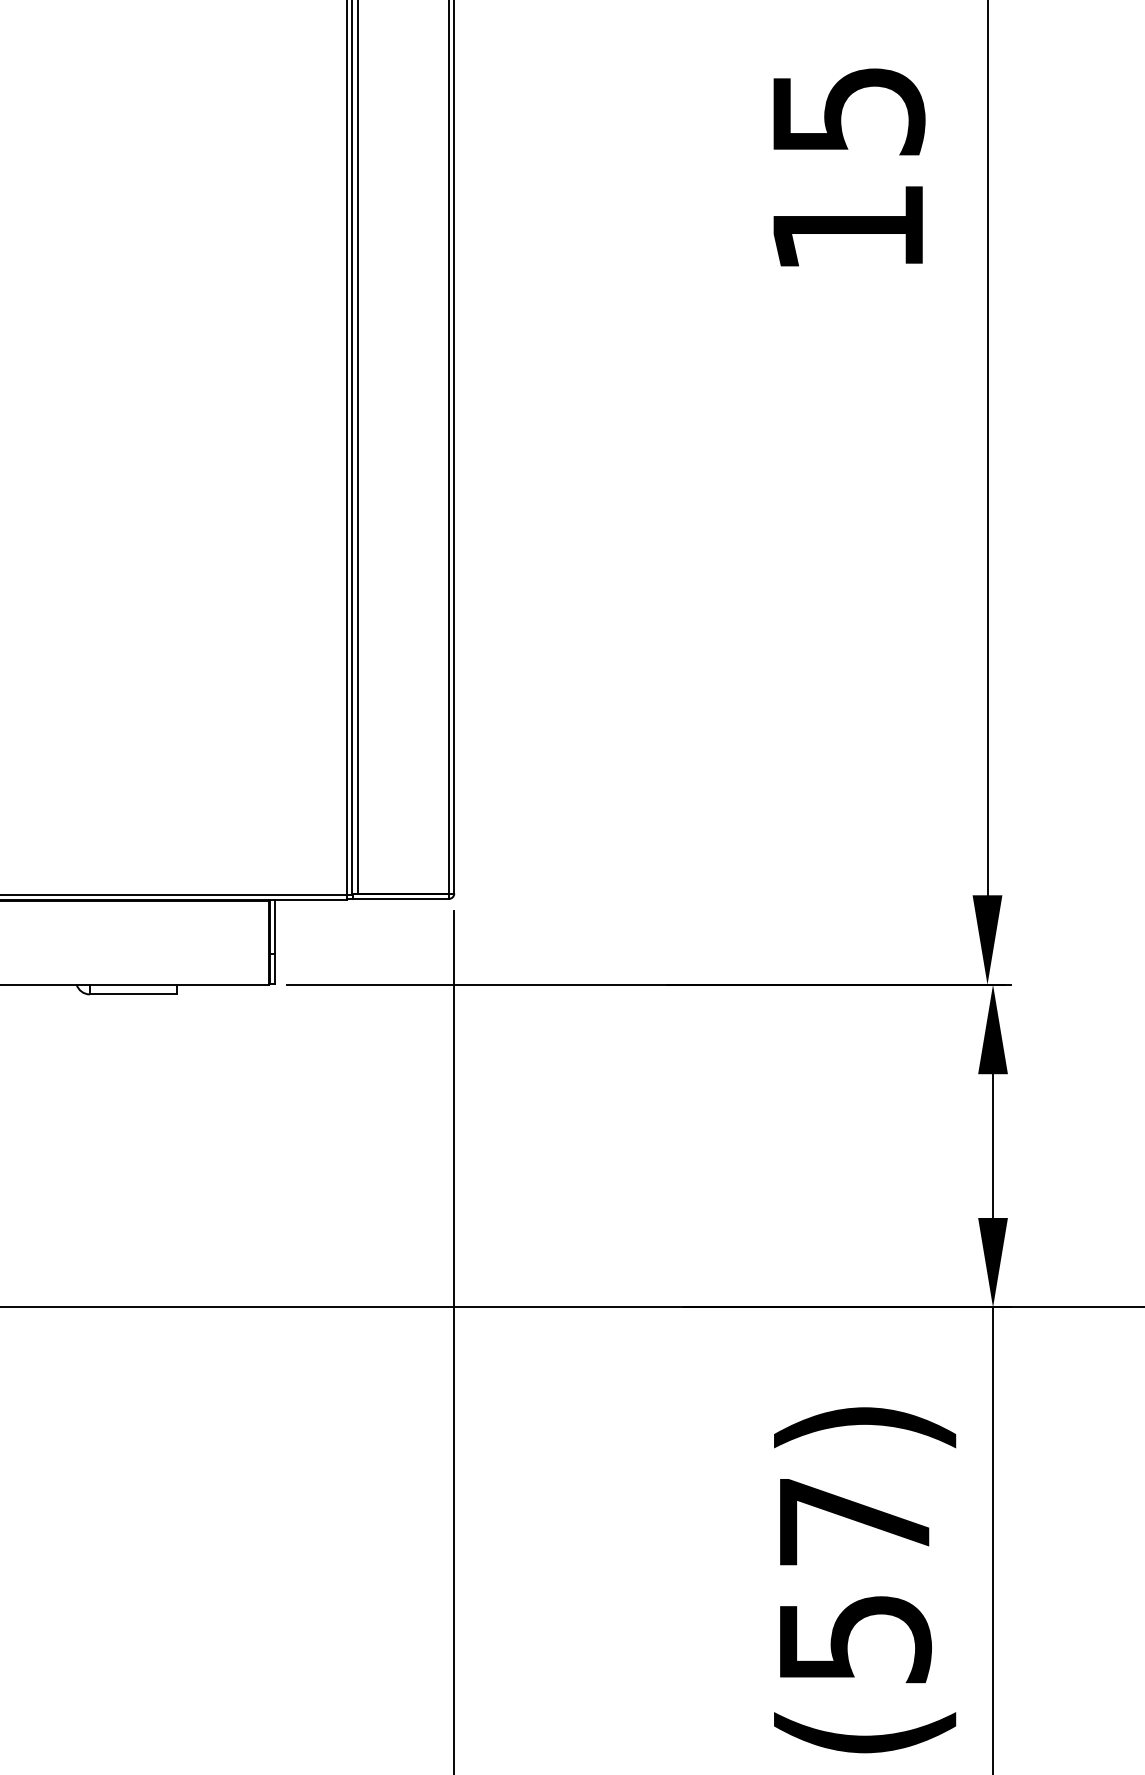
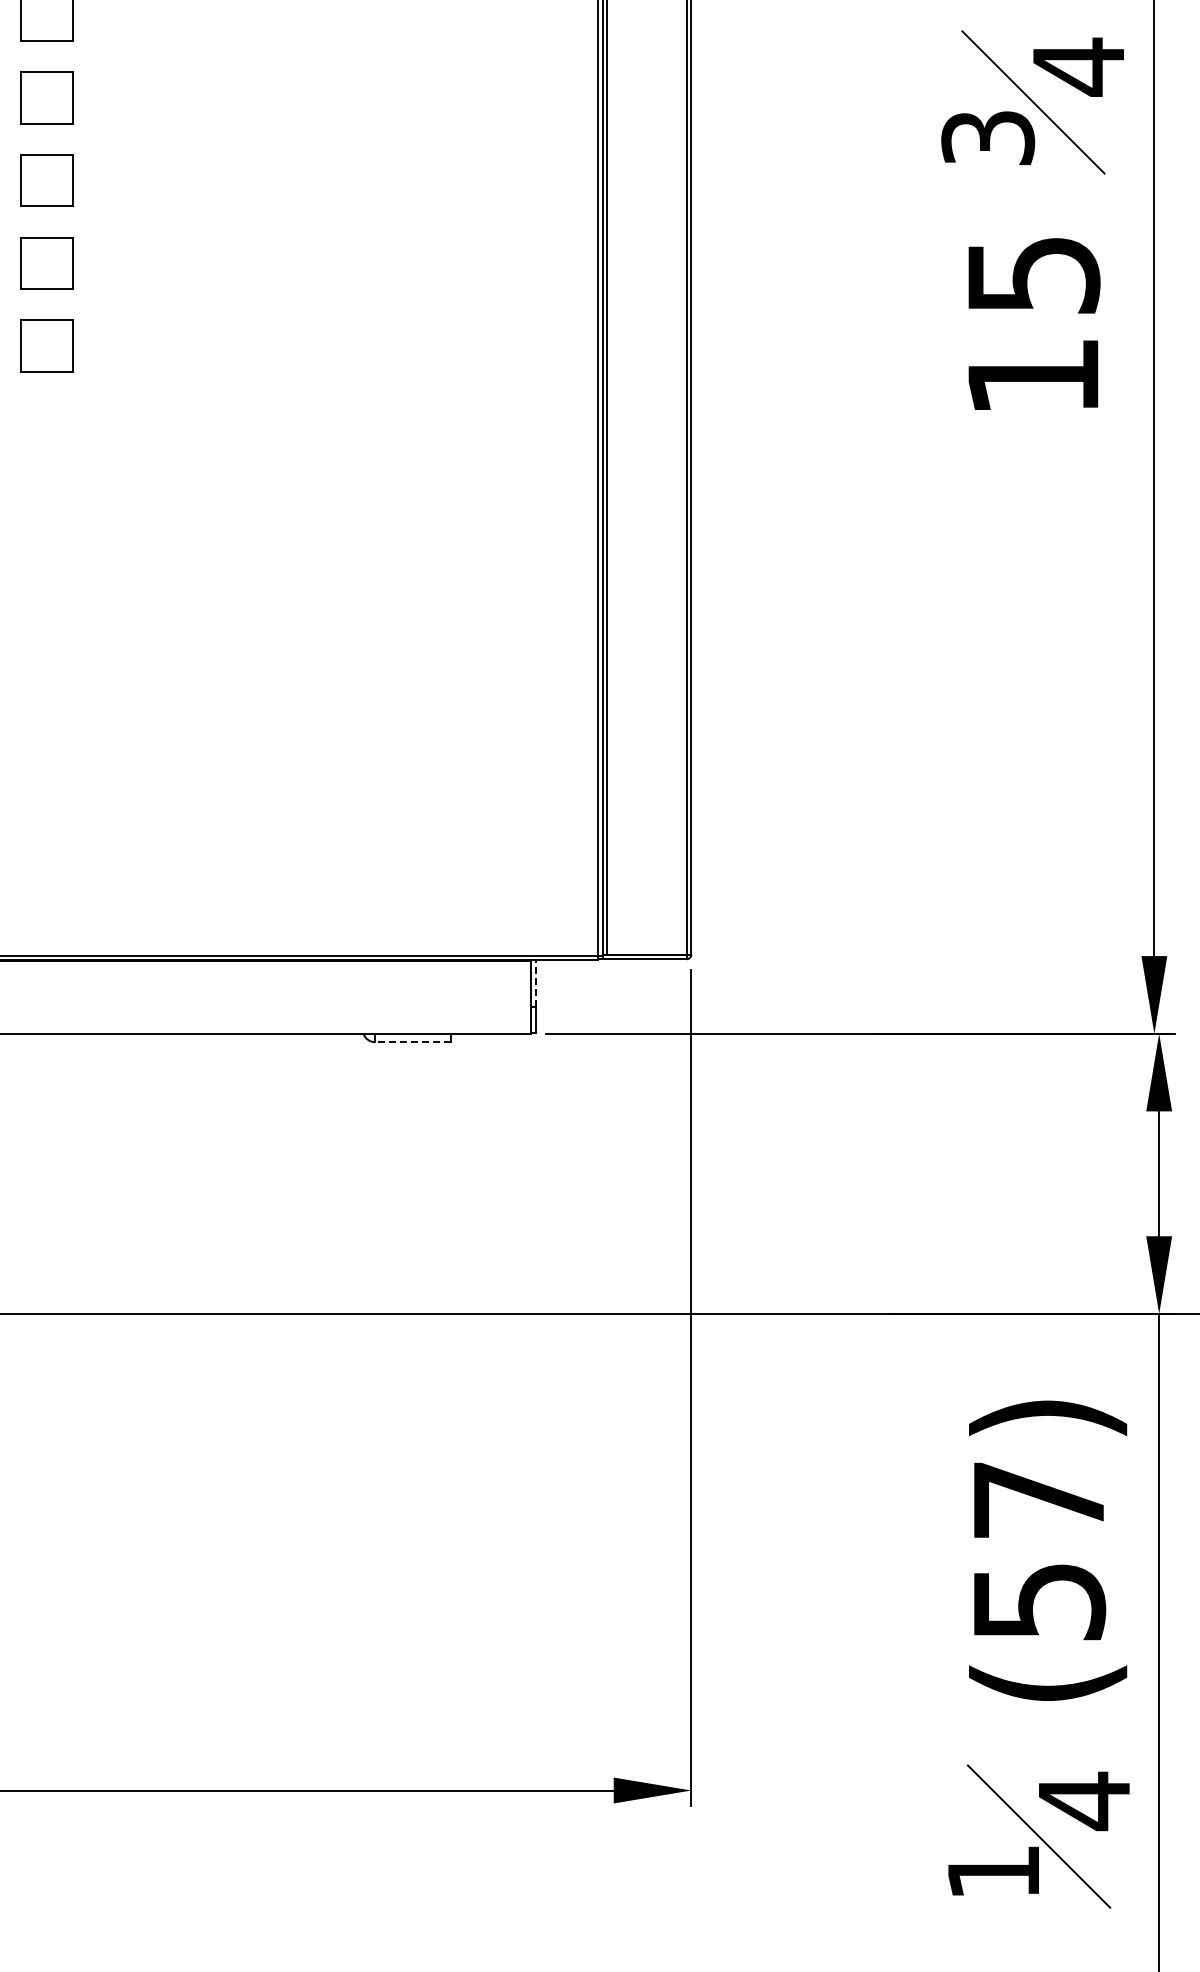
line: (274, 926) -> (535, 983), solid -> dashed
line: (133, 994) -> (412, 1042), solid -> dashed

